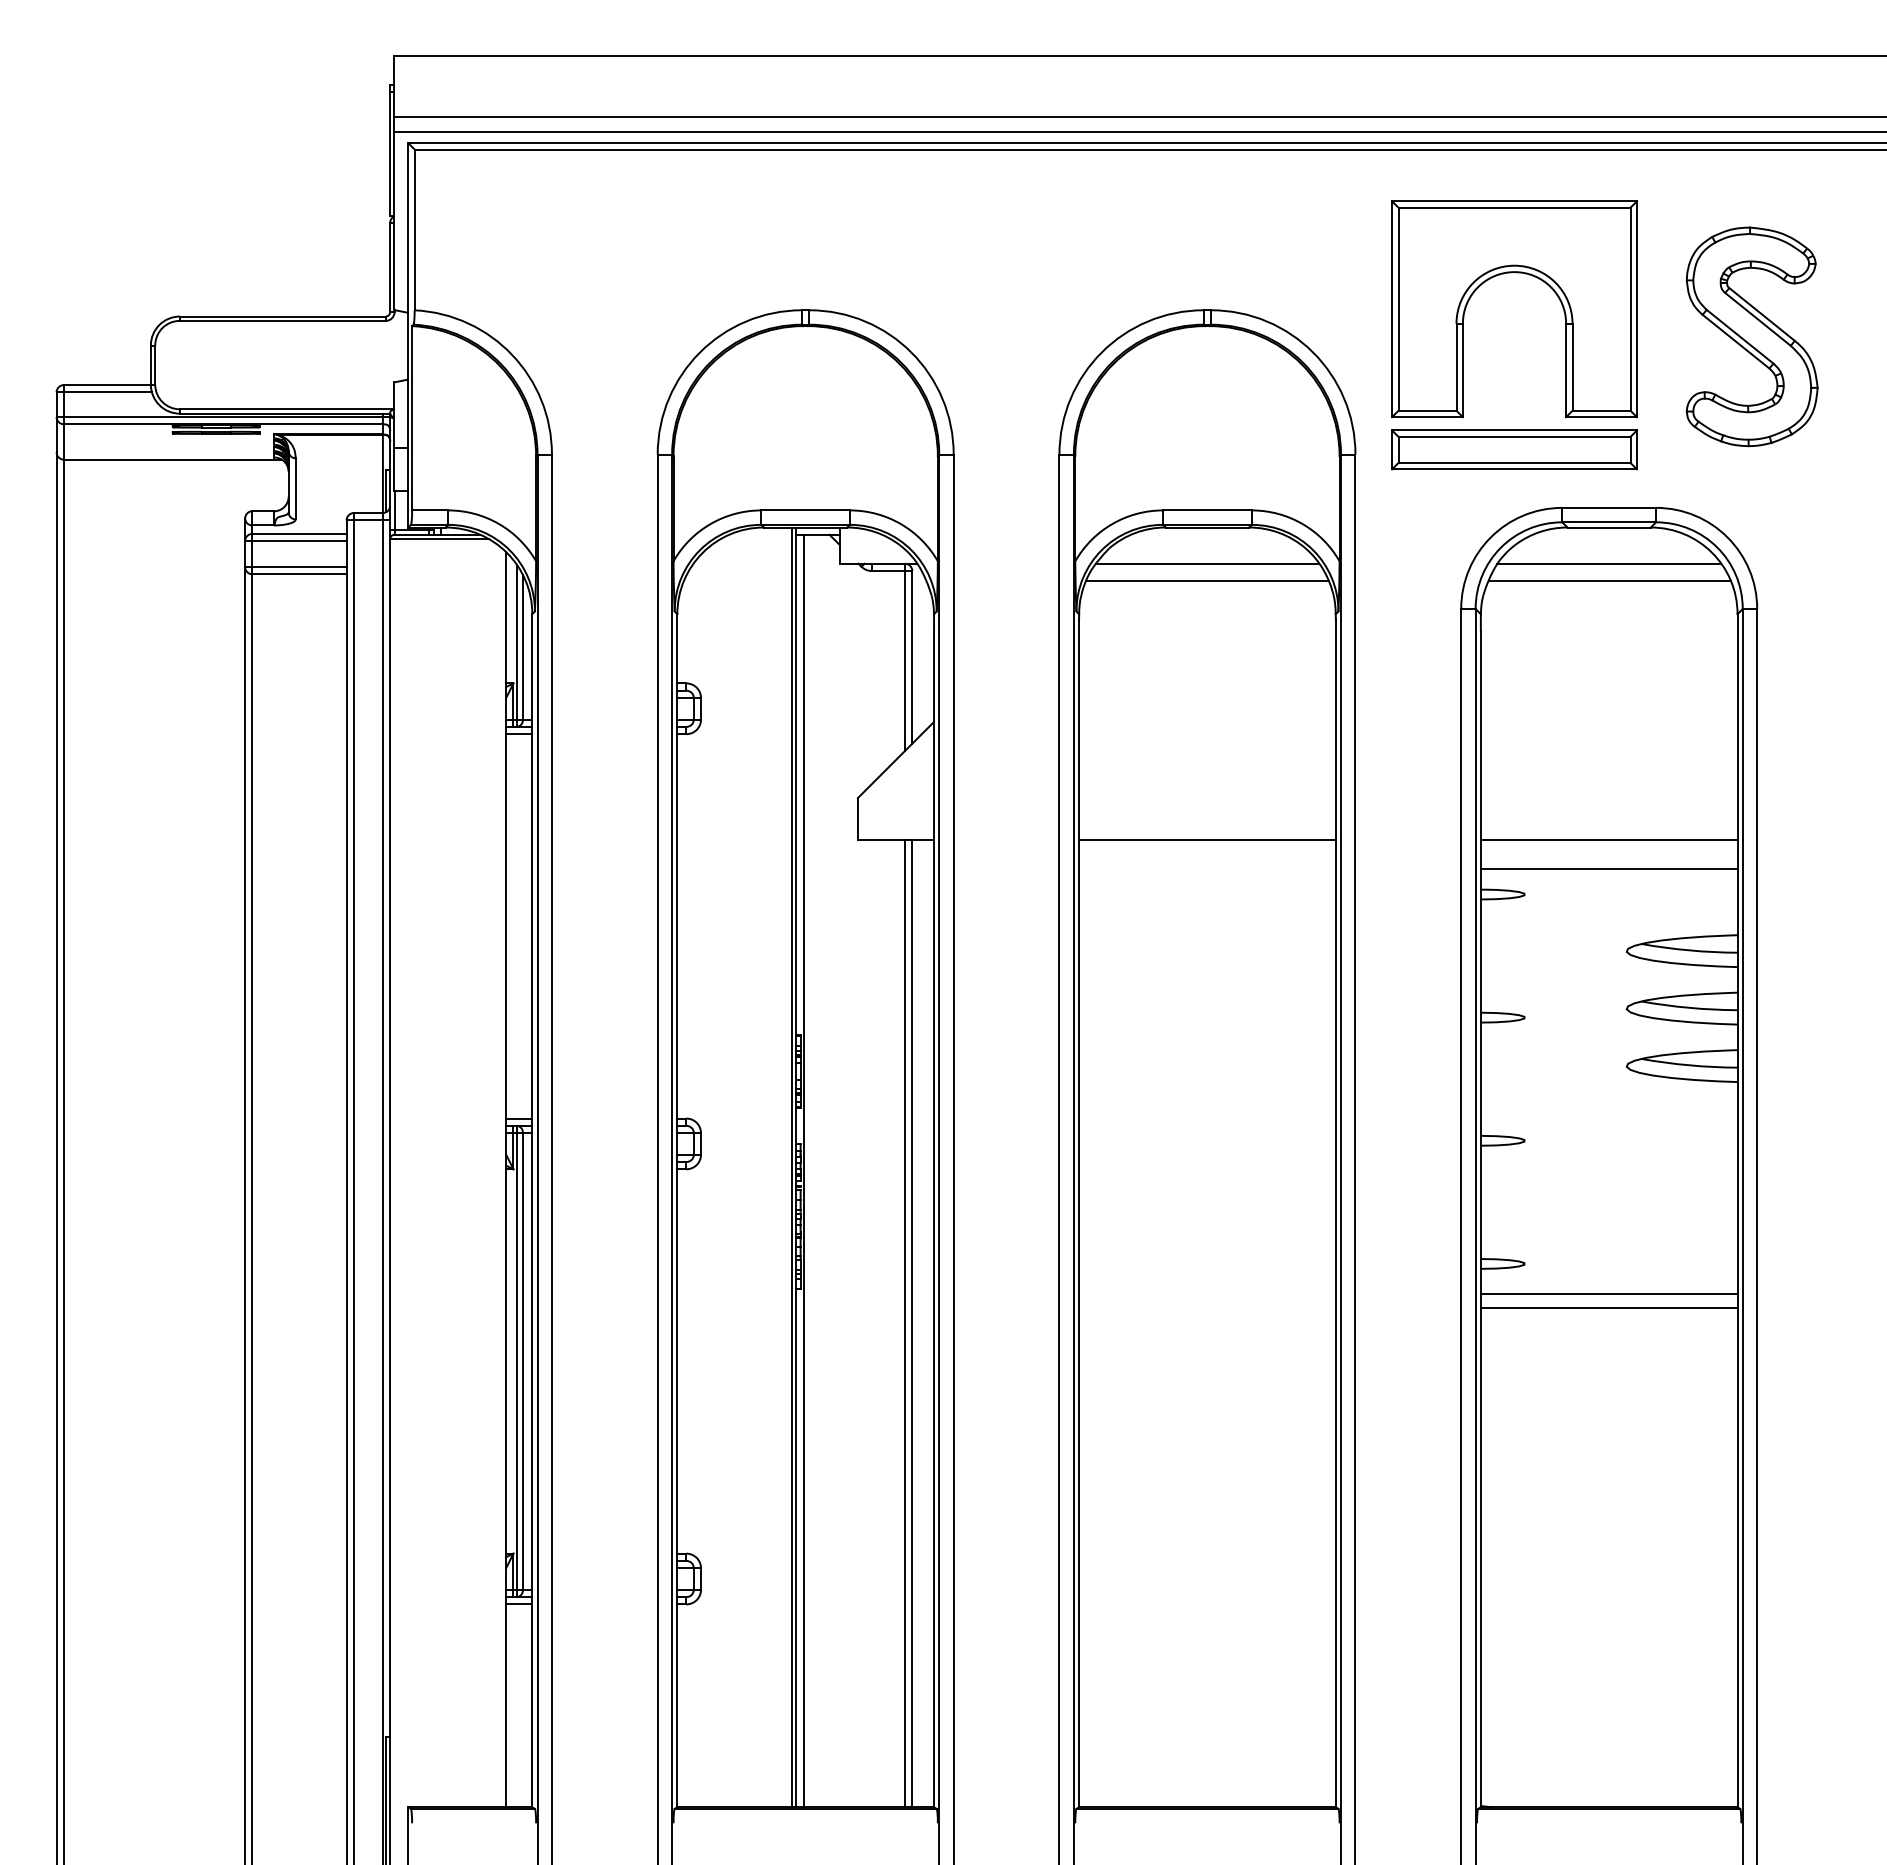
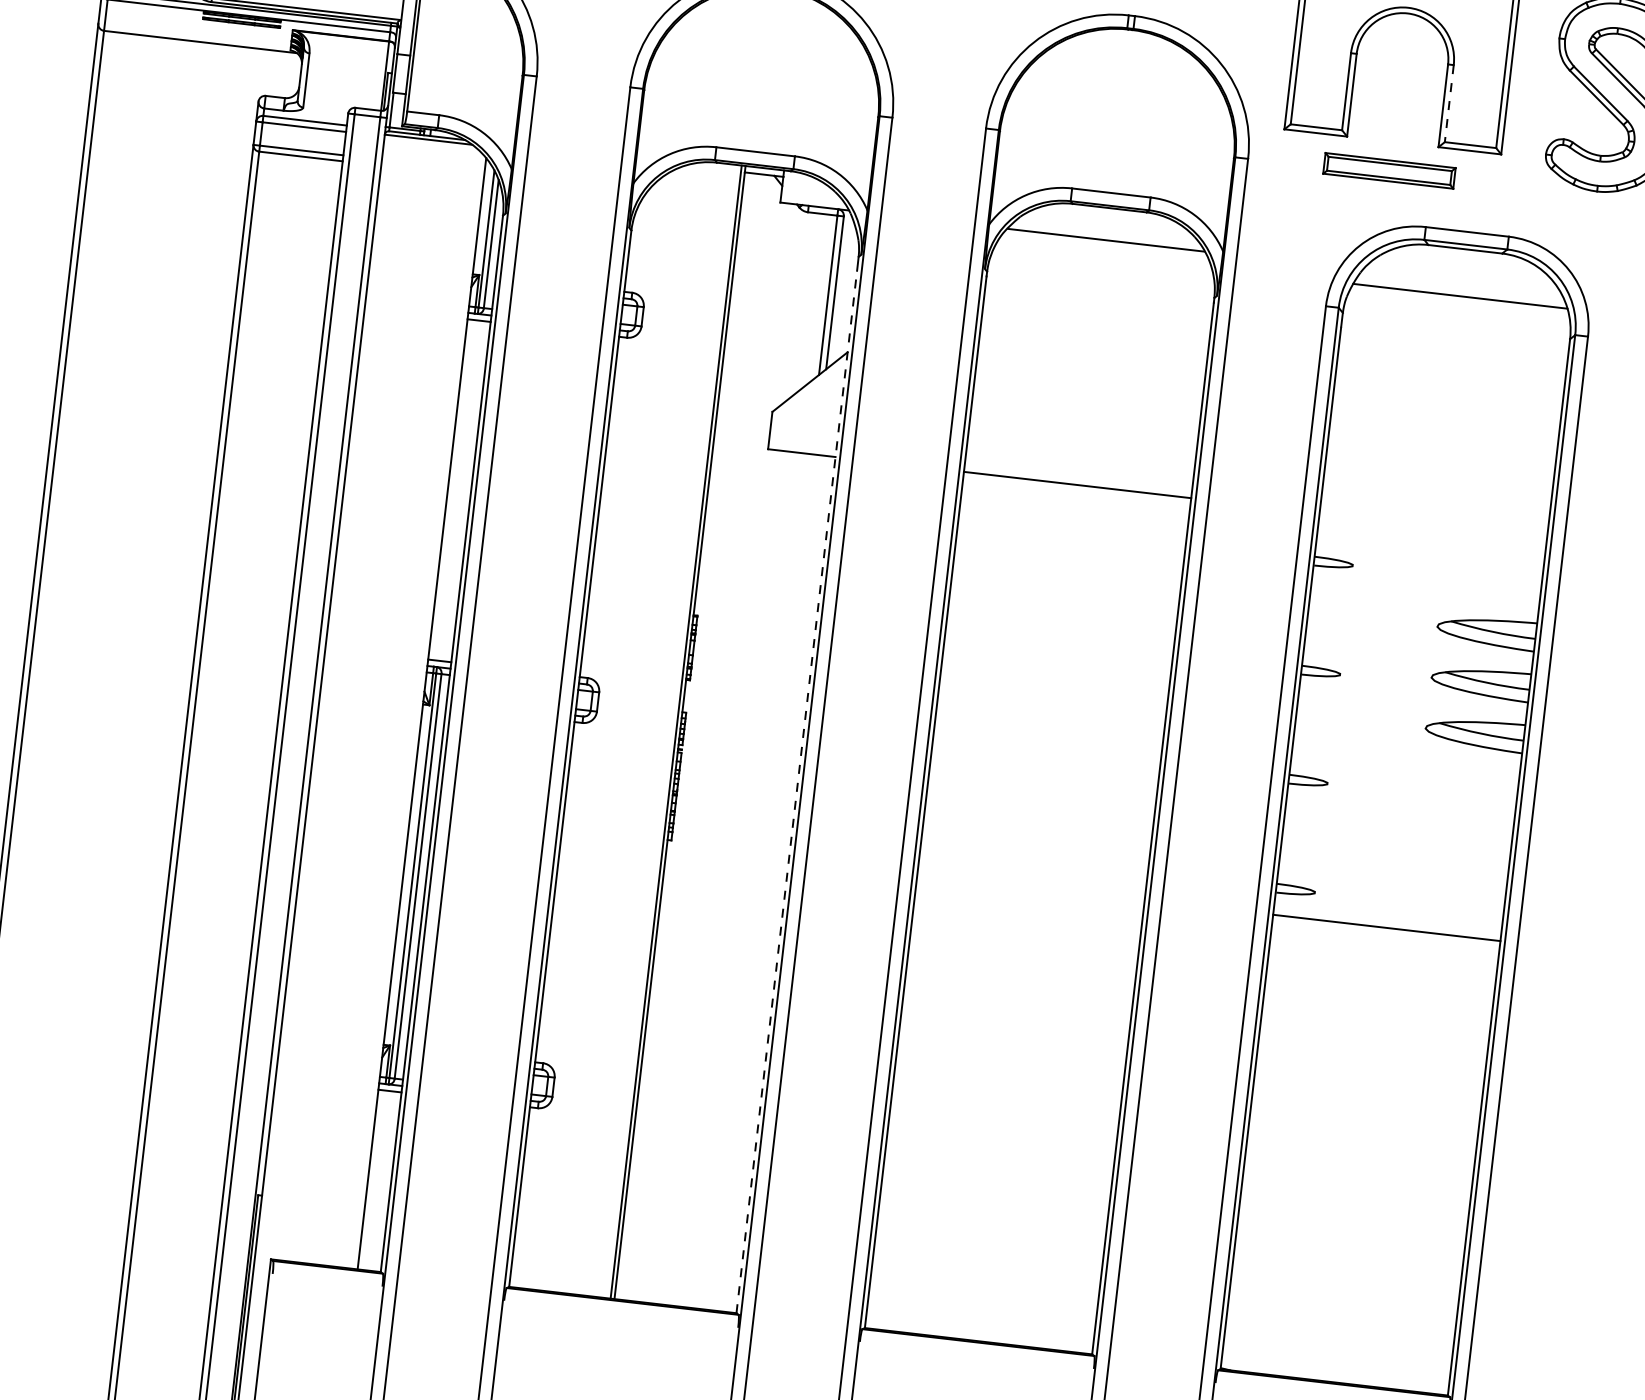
line: (1572, 367) -> (1449, 103), solid -> dashed
part: (1514, 449) -> (1389, 170), size x0.6
line: (1609, 563) -> (1461, 281), removed
line: (1207, 580) -> (1104, 255), removed
line: (1608, 840) -> (1432, 526), removed
line: (1608, 869) -> (1429, 552), removed
line: (803, 1170) -> (686, 736), removed
line: (934, 1218) -> (797, 791), solid -> dashed
line: (1608, 1308) -> (1384, 940), removed
line: (905, 1323) -> (760, 881), removed
line: (912, 1323) -> (766, 882), removed

